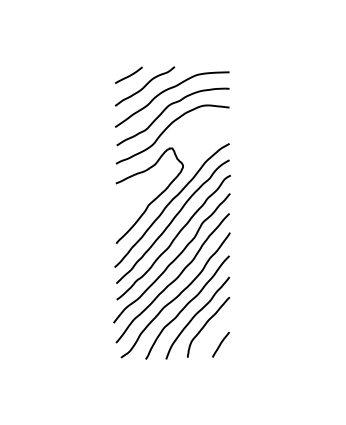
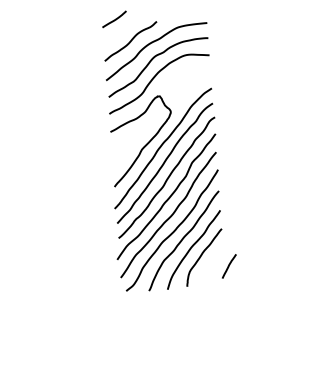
curve: (128, 75) -> (114, 19), moved
line: (220, 344) -> (228, 266), moved

